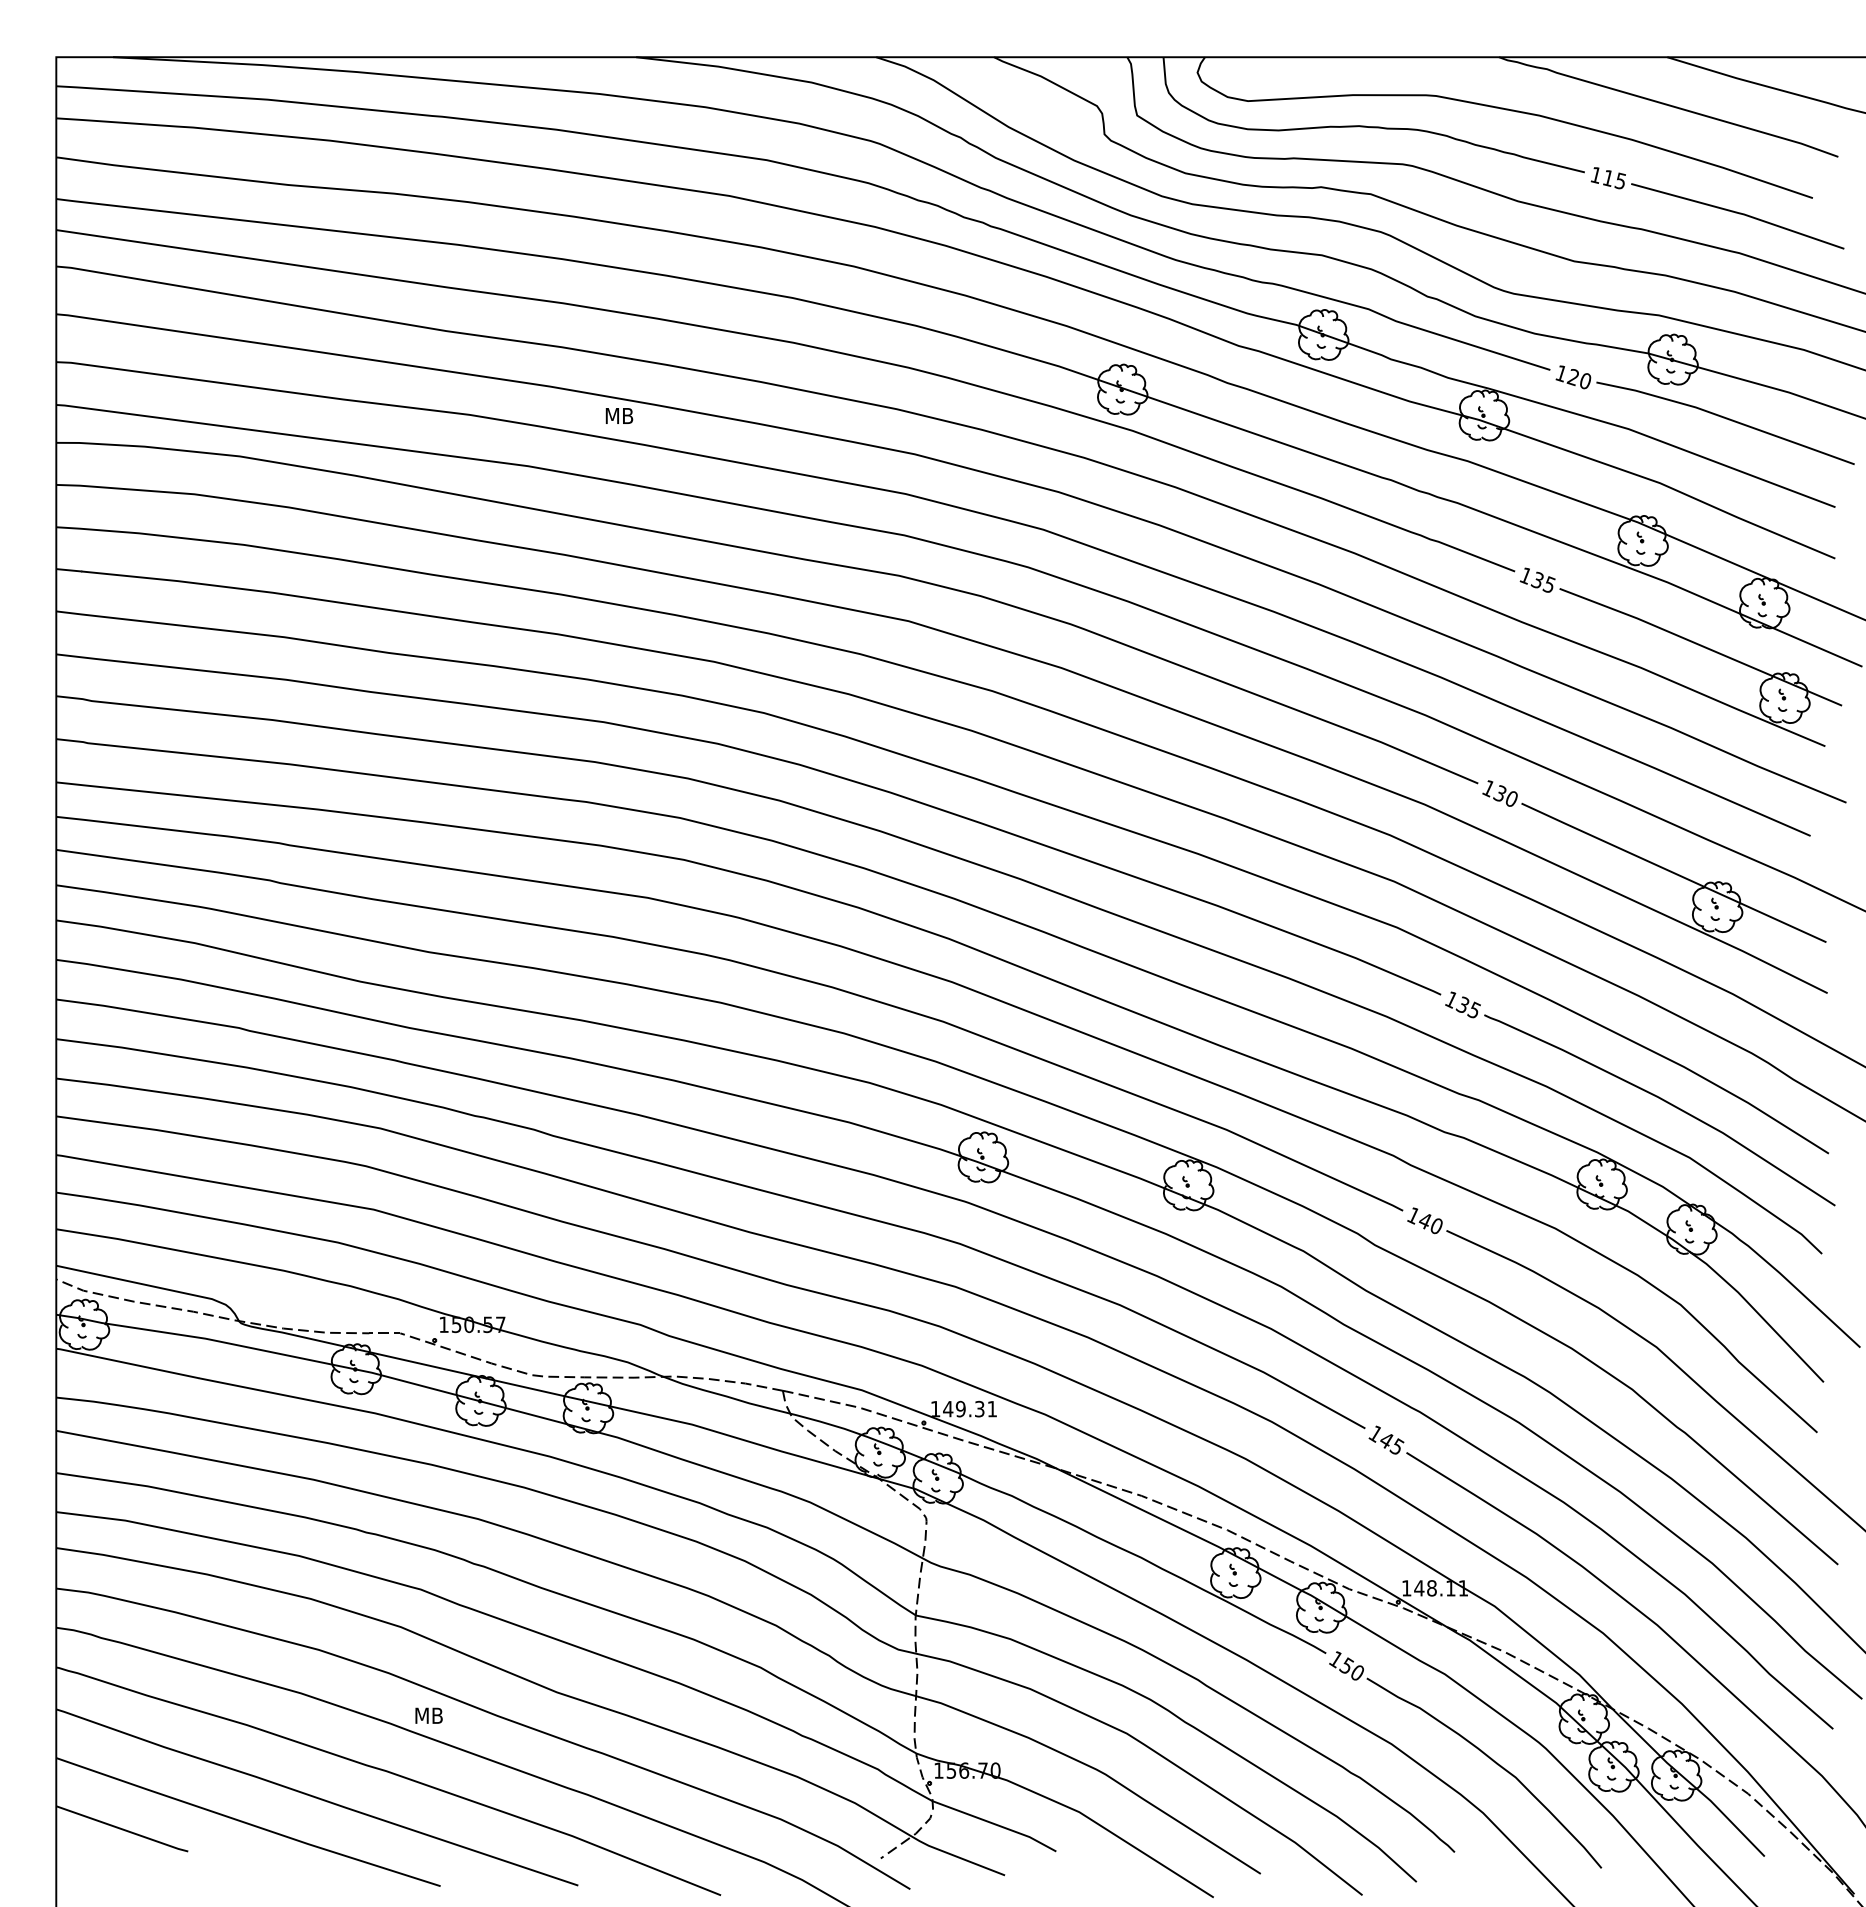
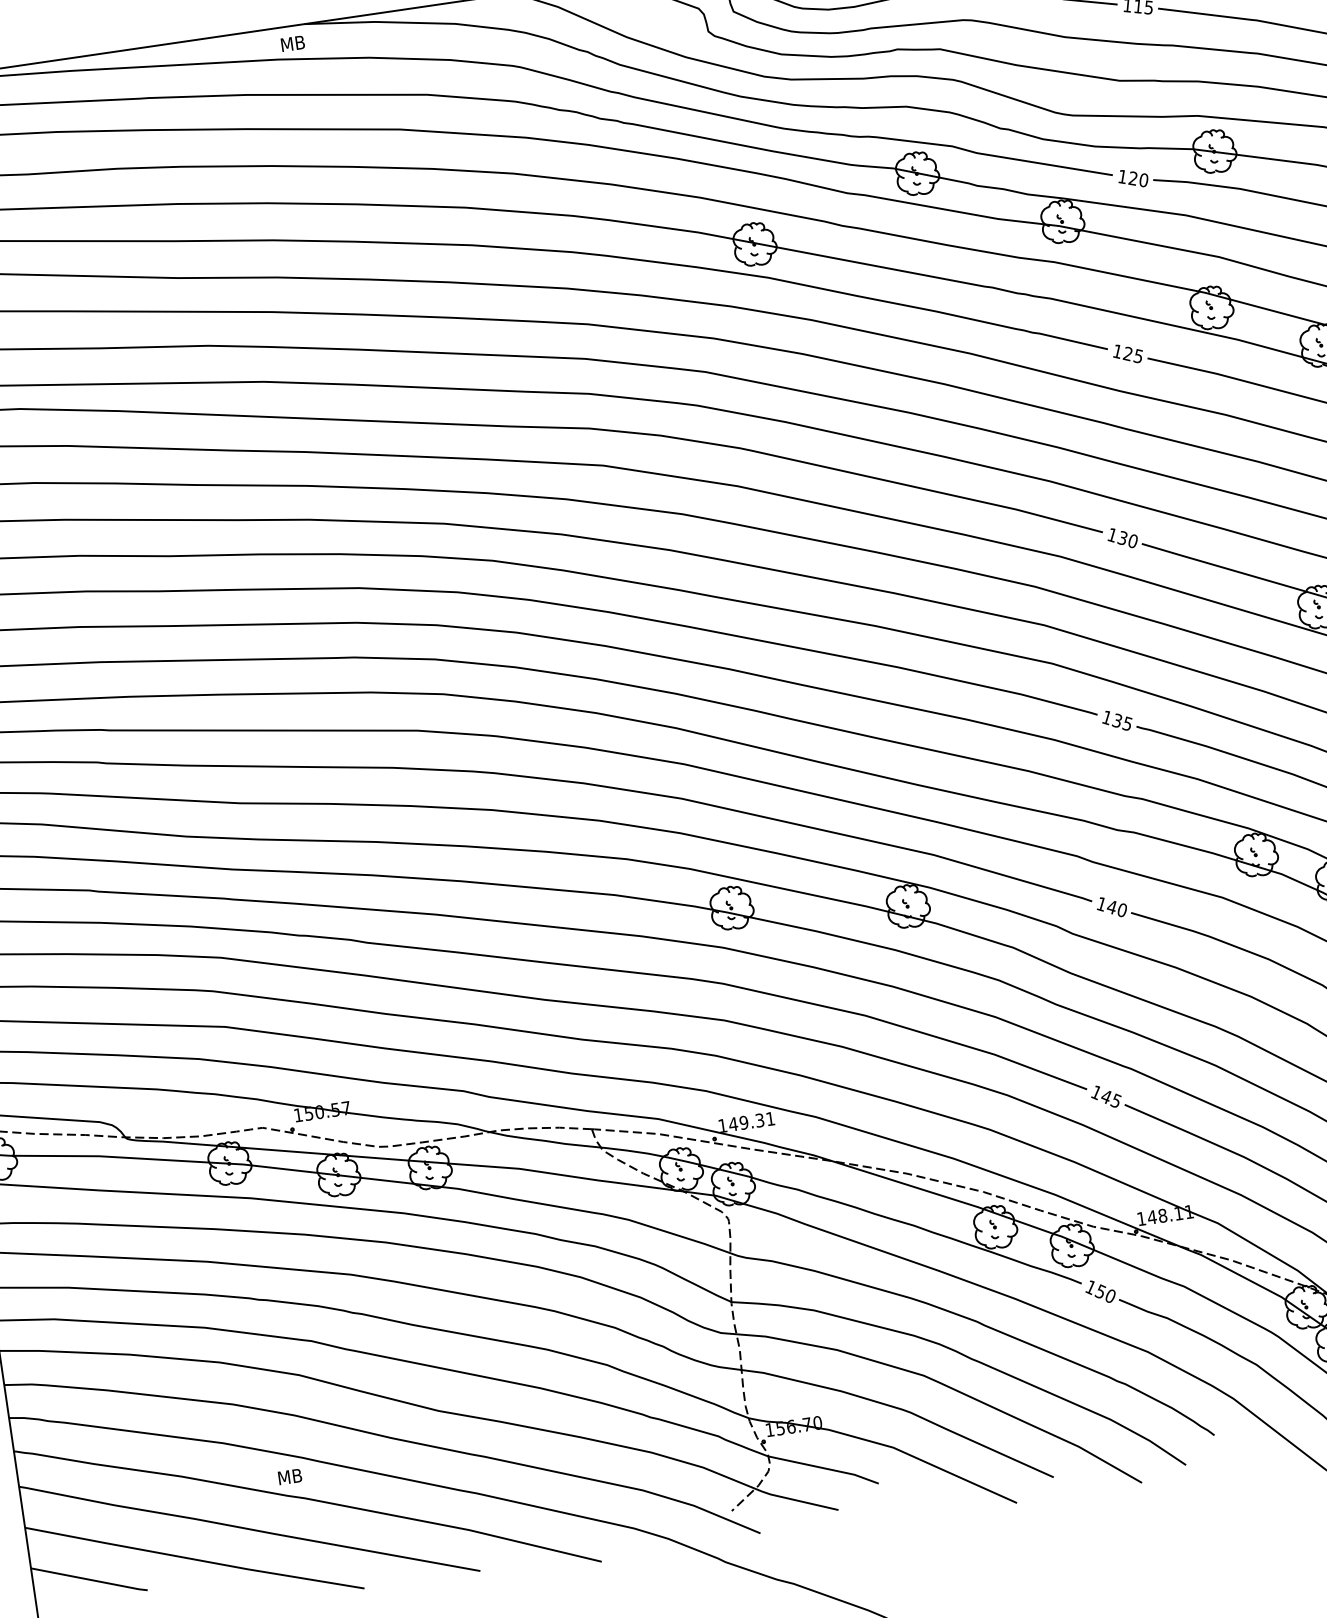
text: (619, 415) -> (292, 43), moved
text: (1536, 580) -> (1127, 354), 135 -> 125
text: (428, 1715) -> (289, 1476), moved

